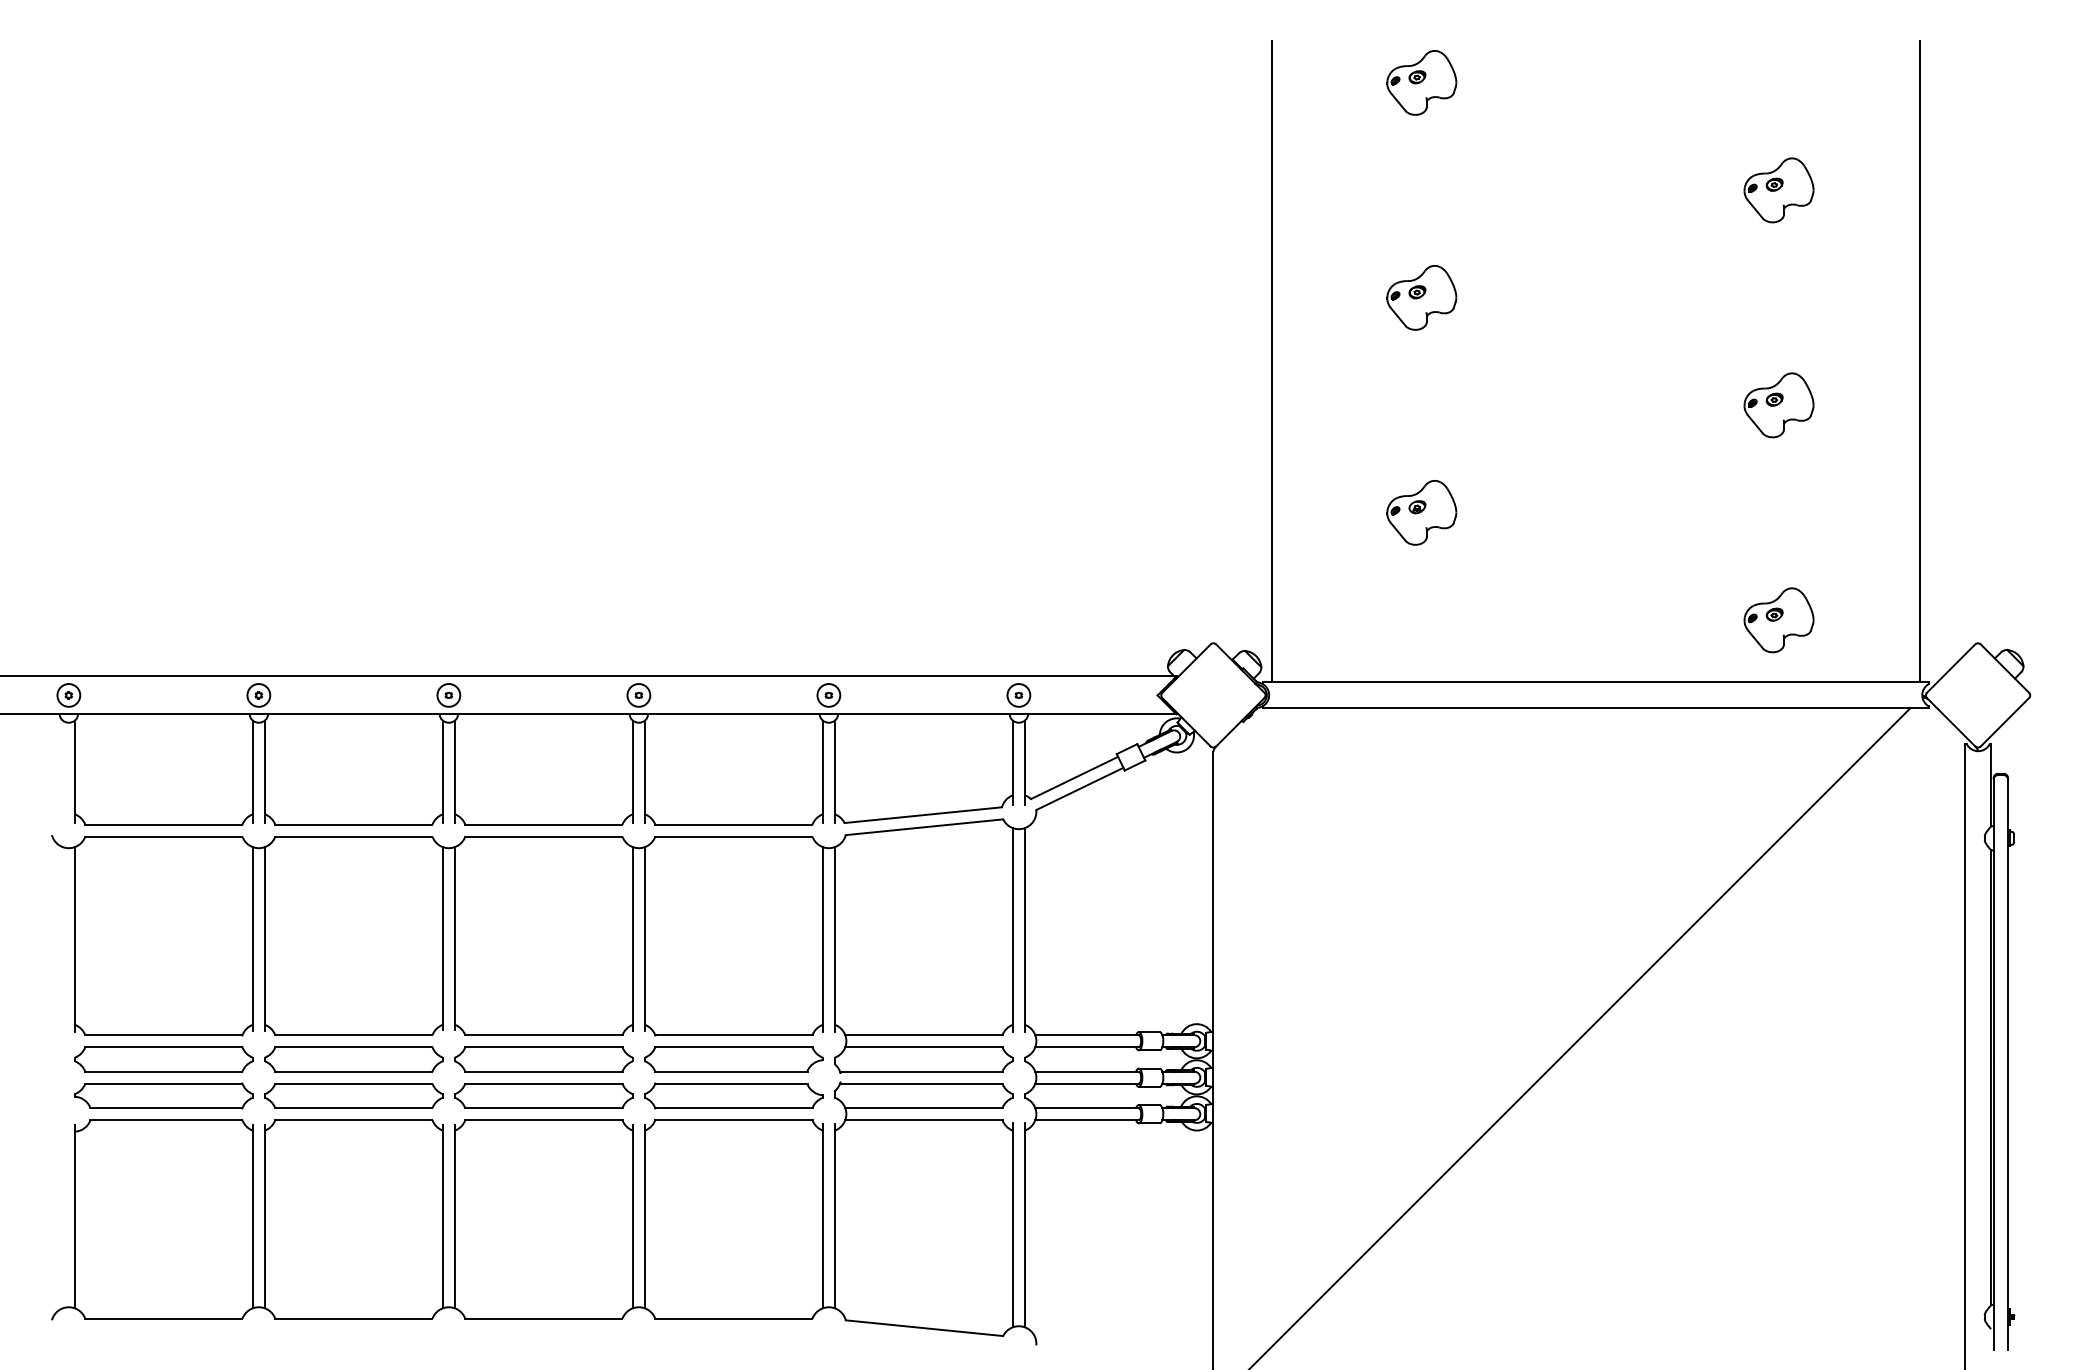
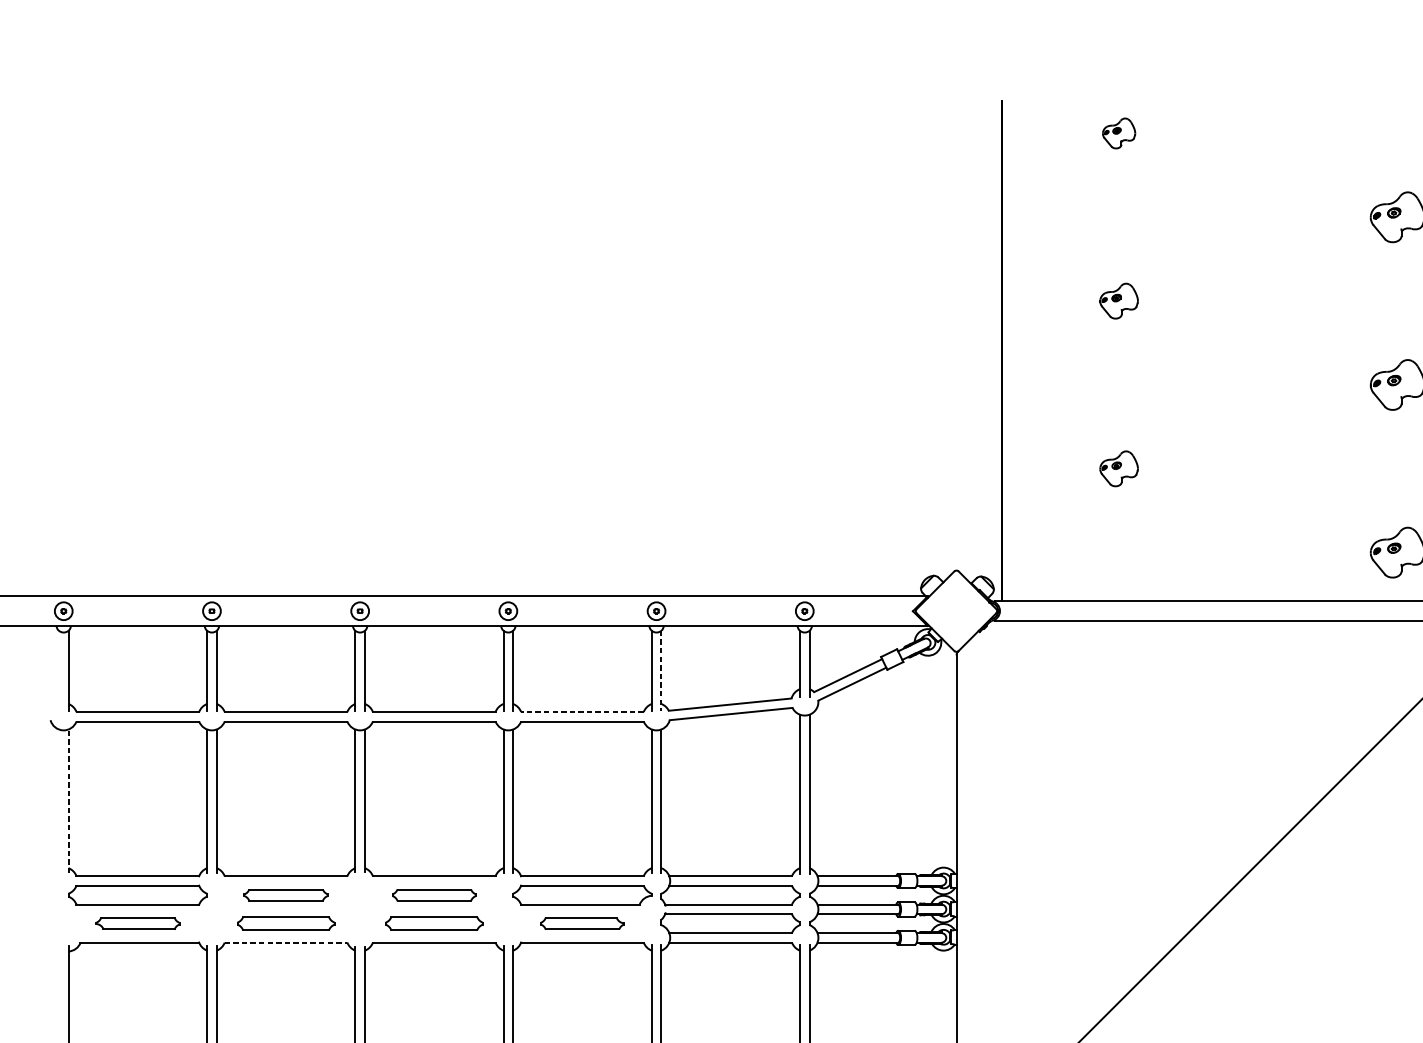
part: (1421, 82) -> (1118, 133), size x0.6
part: (1421, 297) -> (1118, 300), size x0.7
part: (1421, 512) -> (1118, 468), size x0.7
line: (834, 772) -> (660, 671), solid -> dashed
line: (733, 824) -> (582, 711), solid -> dashed
line: (74, 938) -> (68, 800), solid -> dashed
part: (353, 1059) -> (285, 895), size x0.6
part: (543, 1059) -> (433, 895), size x0.6
part: (163, 1095) -> (137, 923), size x0.6
part: (353, 1095) -> (285, 923), size x0.7
part: (543, 1095) -> (433, 923), size x0.7
part: (733, 1095) -> (582, 923), size x0.6
line: (353, 1120) -> (285, 942), solid -> dashed

